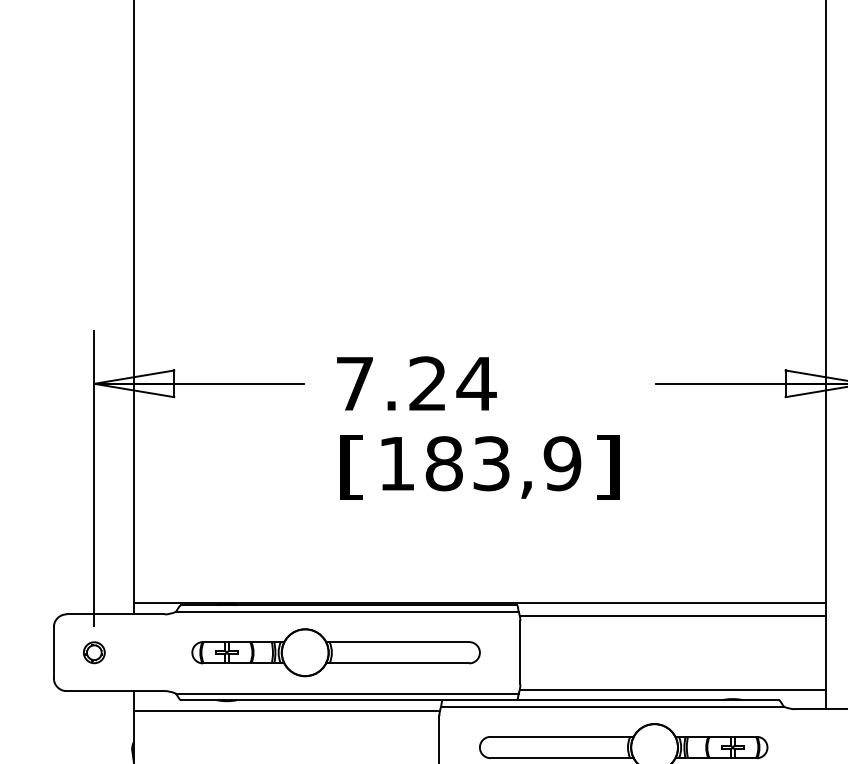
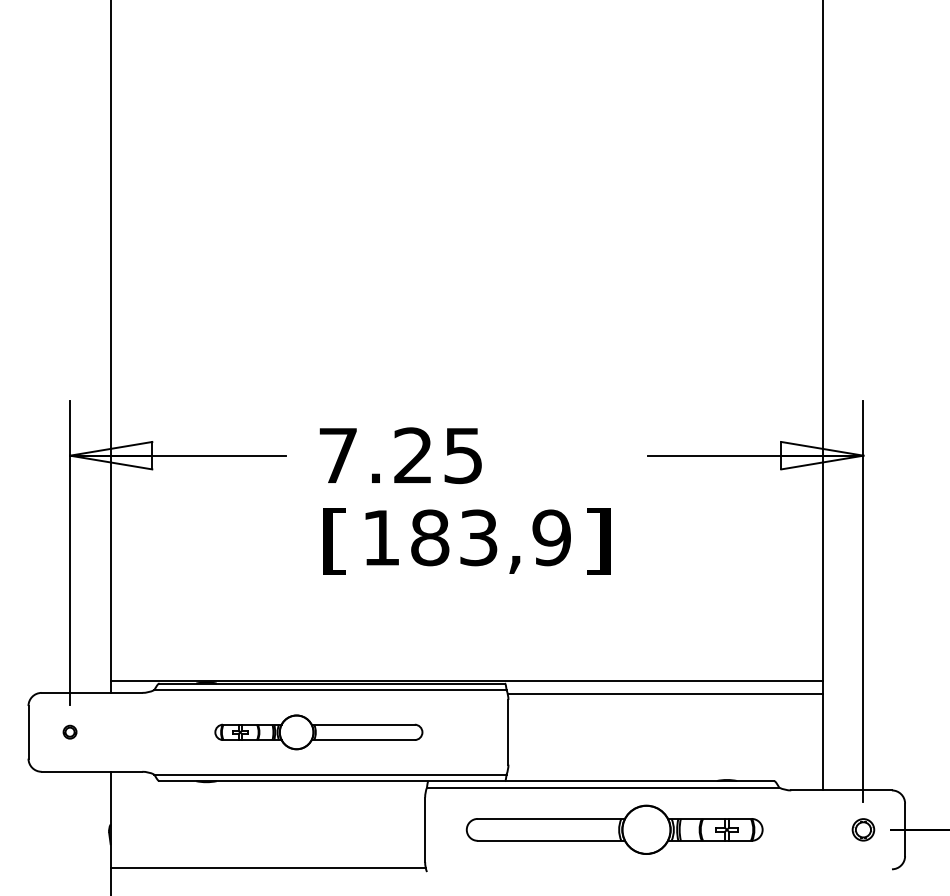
text: (476, 384) -> (463, 456), 7.24 -> 7.25
part: (93, 651) -> (69, 731), size x0.6
part: (335, 652) -> (318, 732), size x0.7
line: (672, 689) -> (664, 770), removed
line: (286, 710) -> (267, 791), removed

